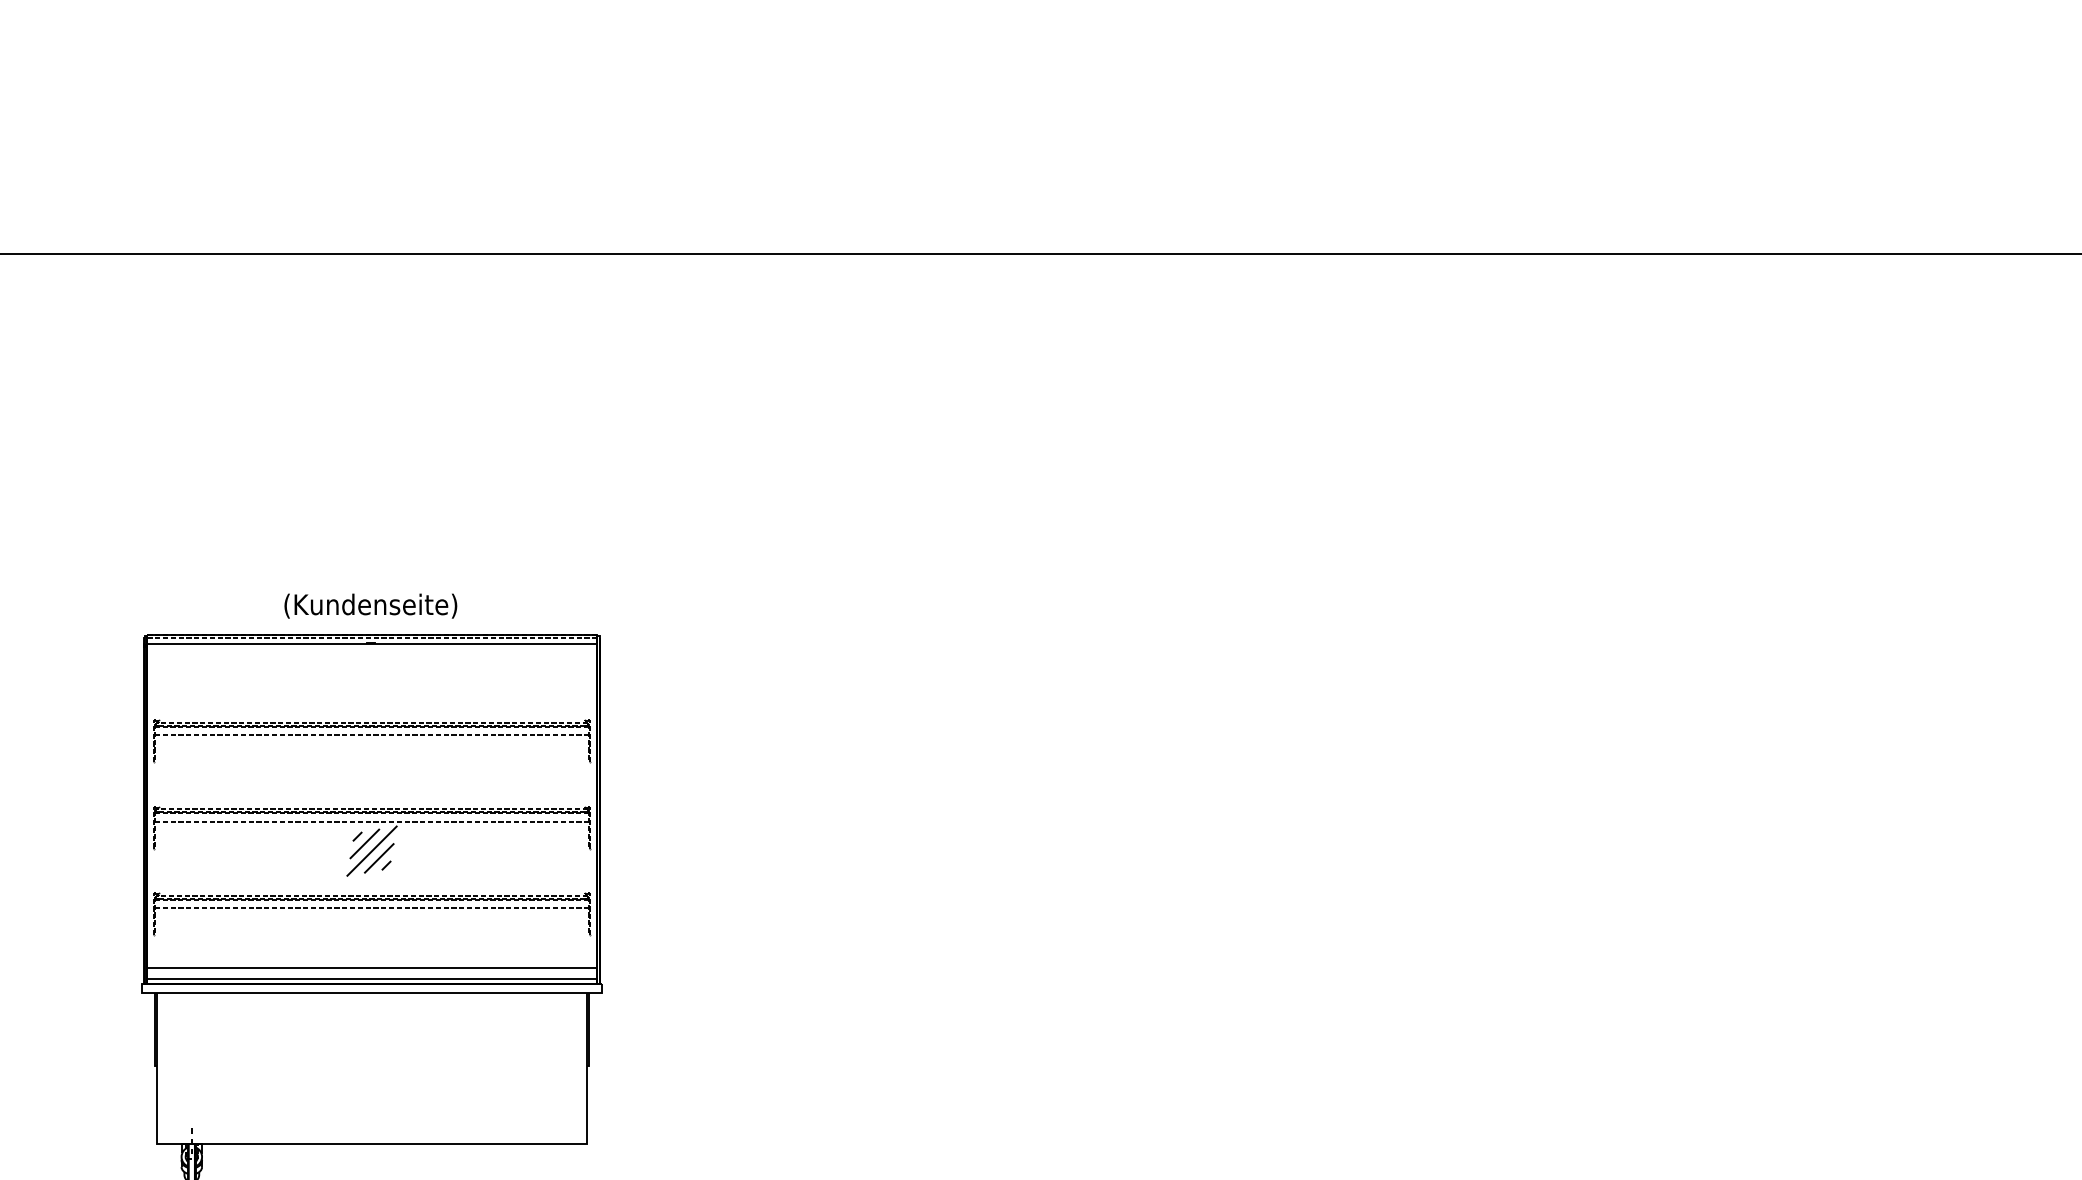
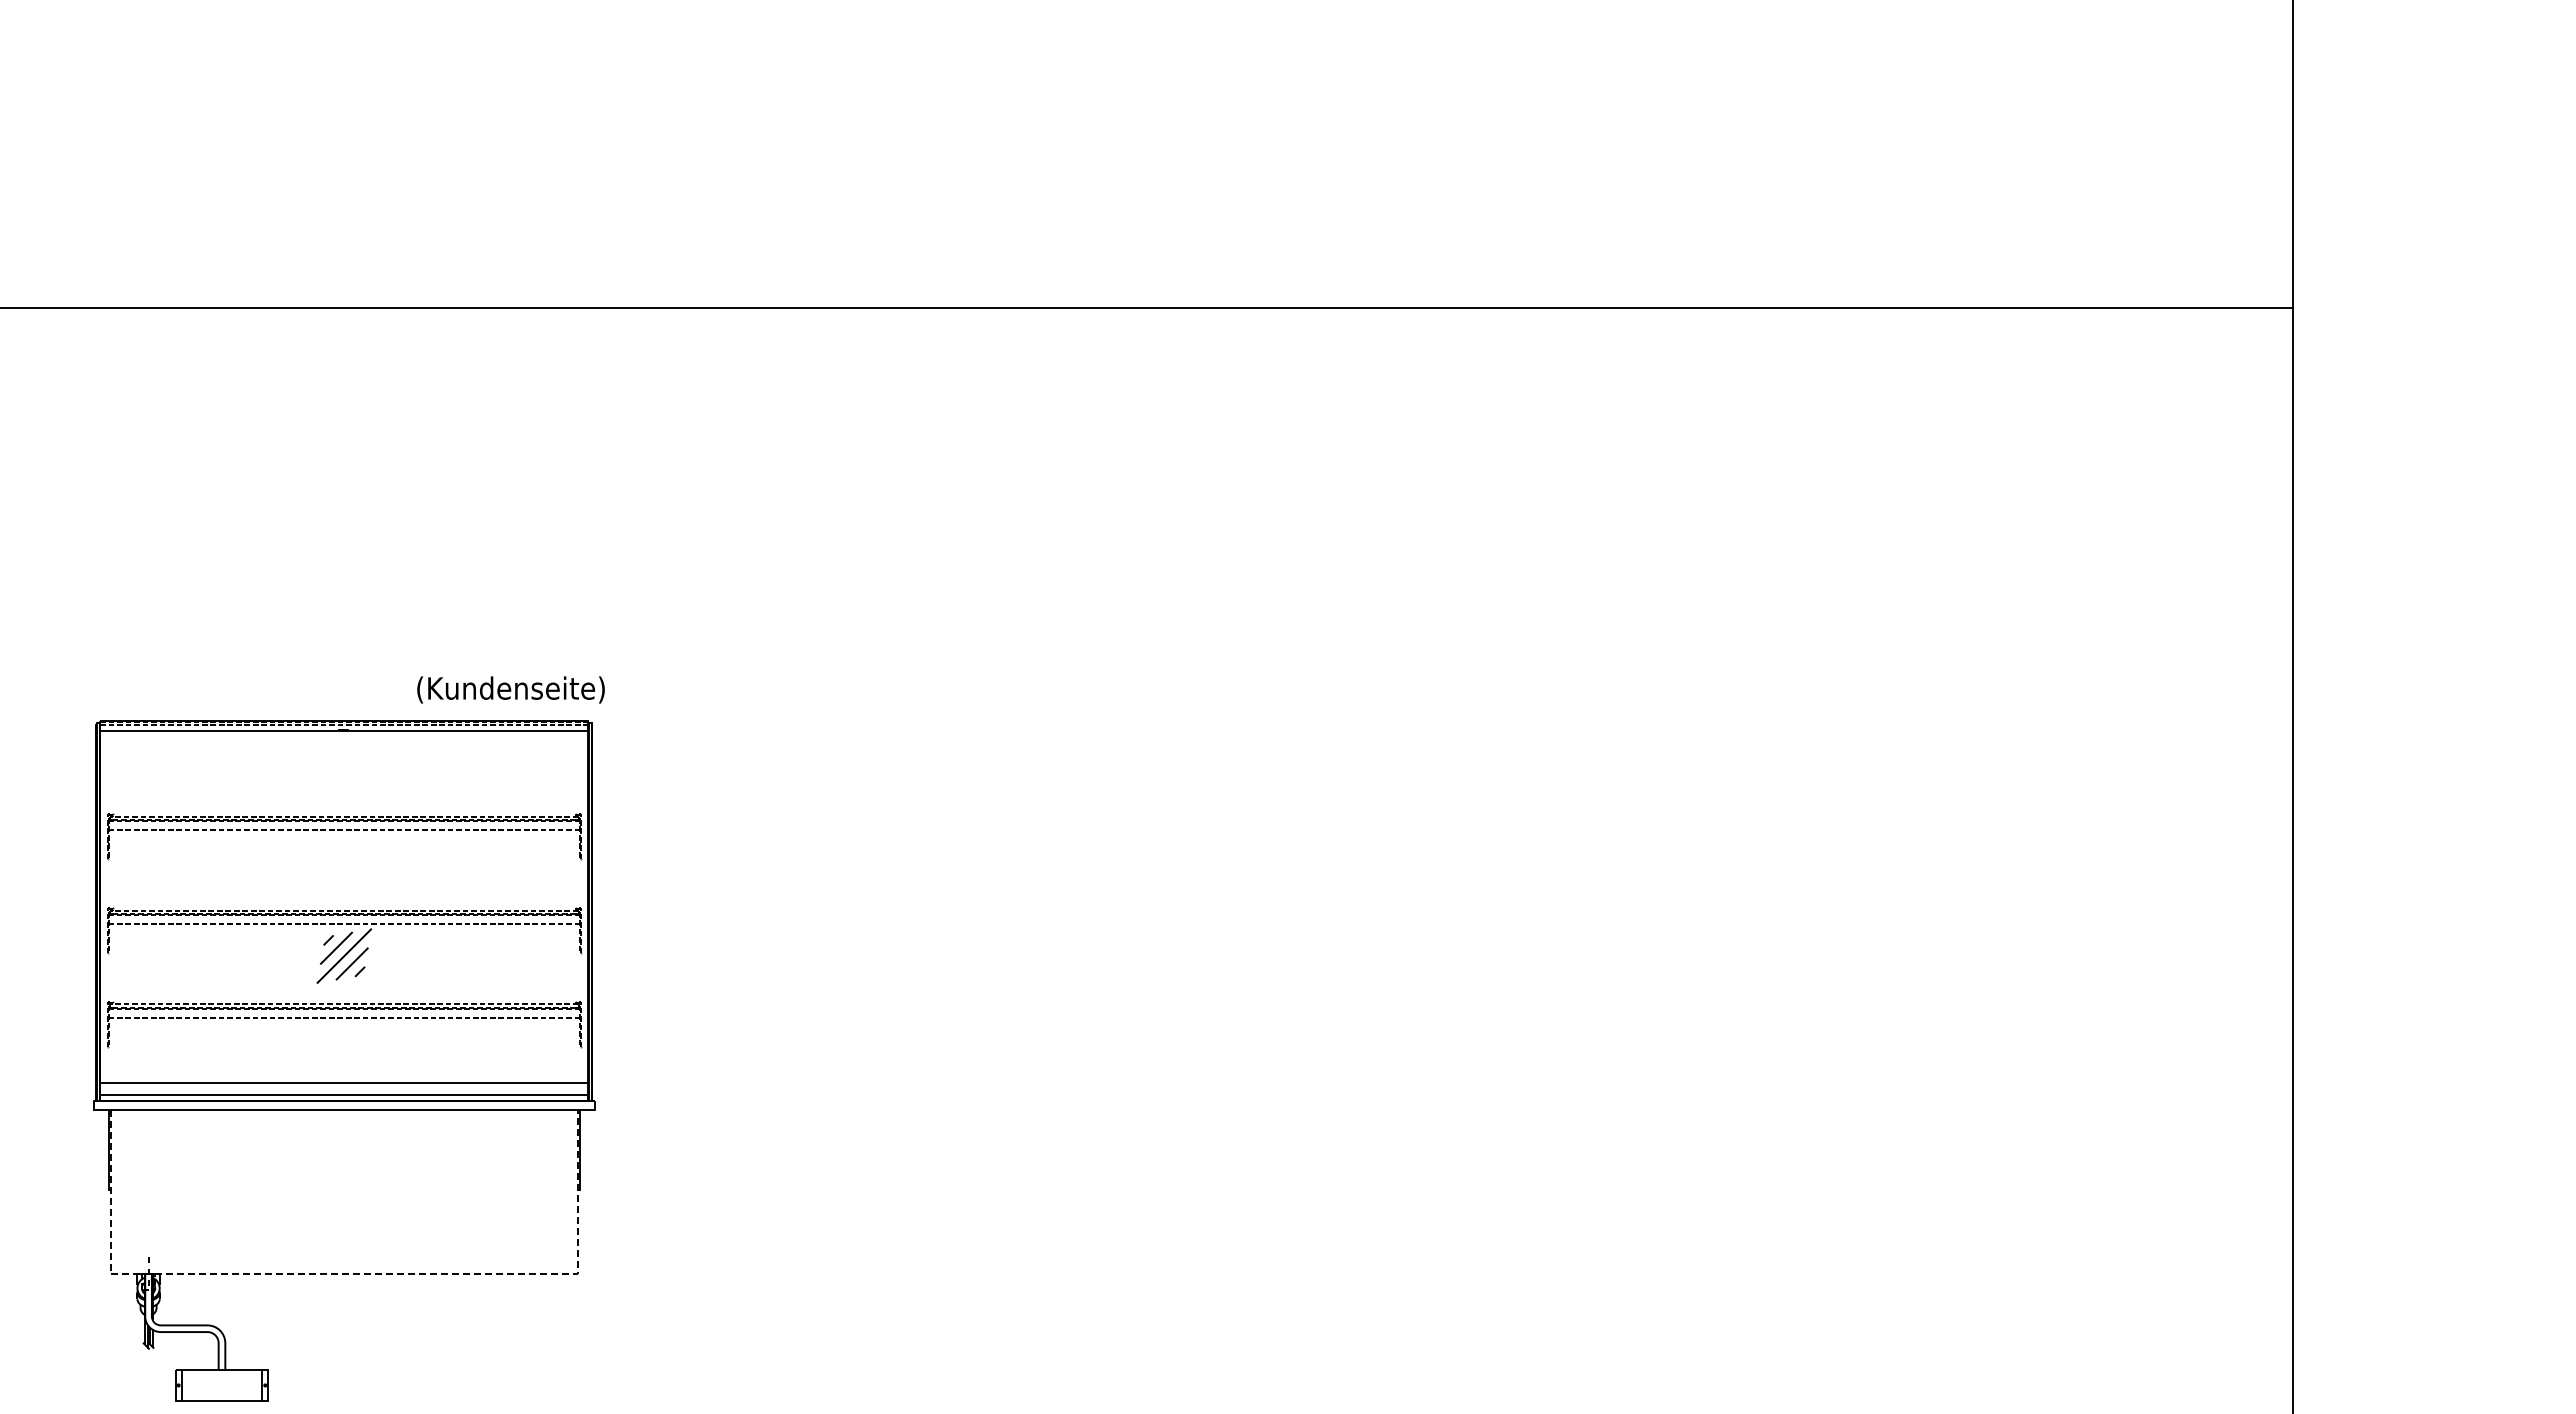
text: (370, 605) -> (510, 689), moved
line: (372, 1144) -> (344, 1274), solid -> dashed

